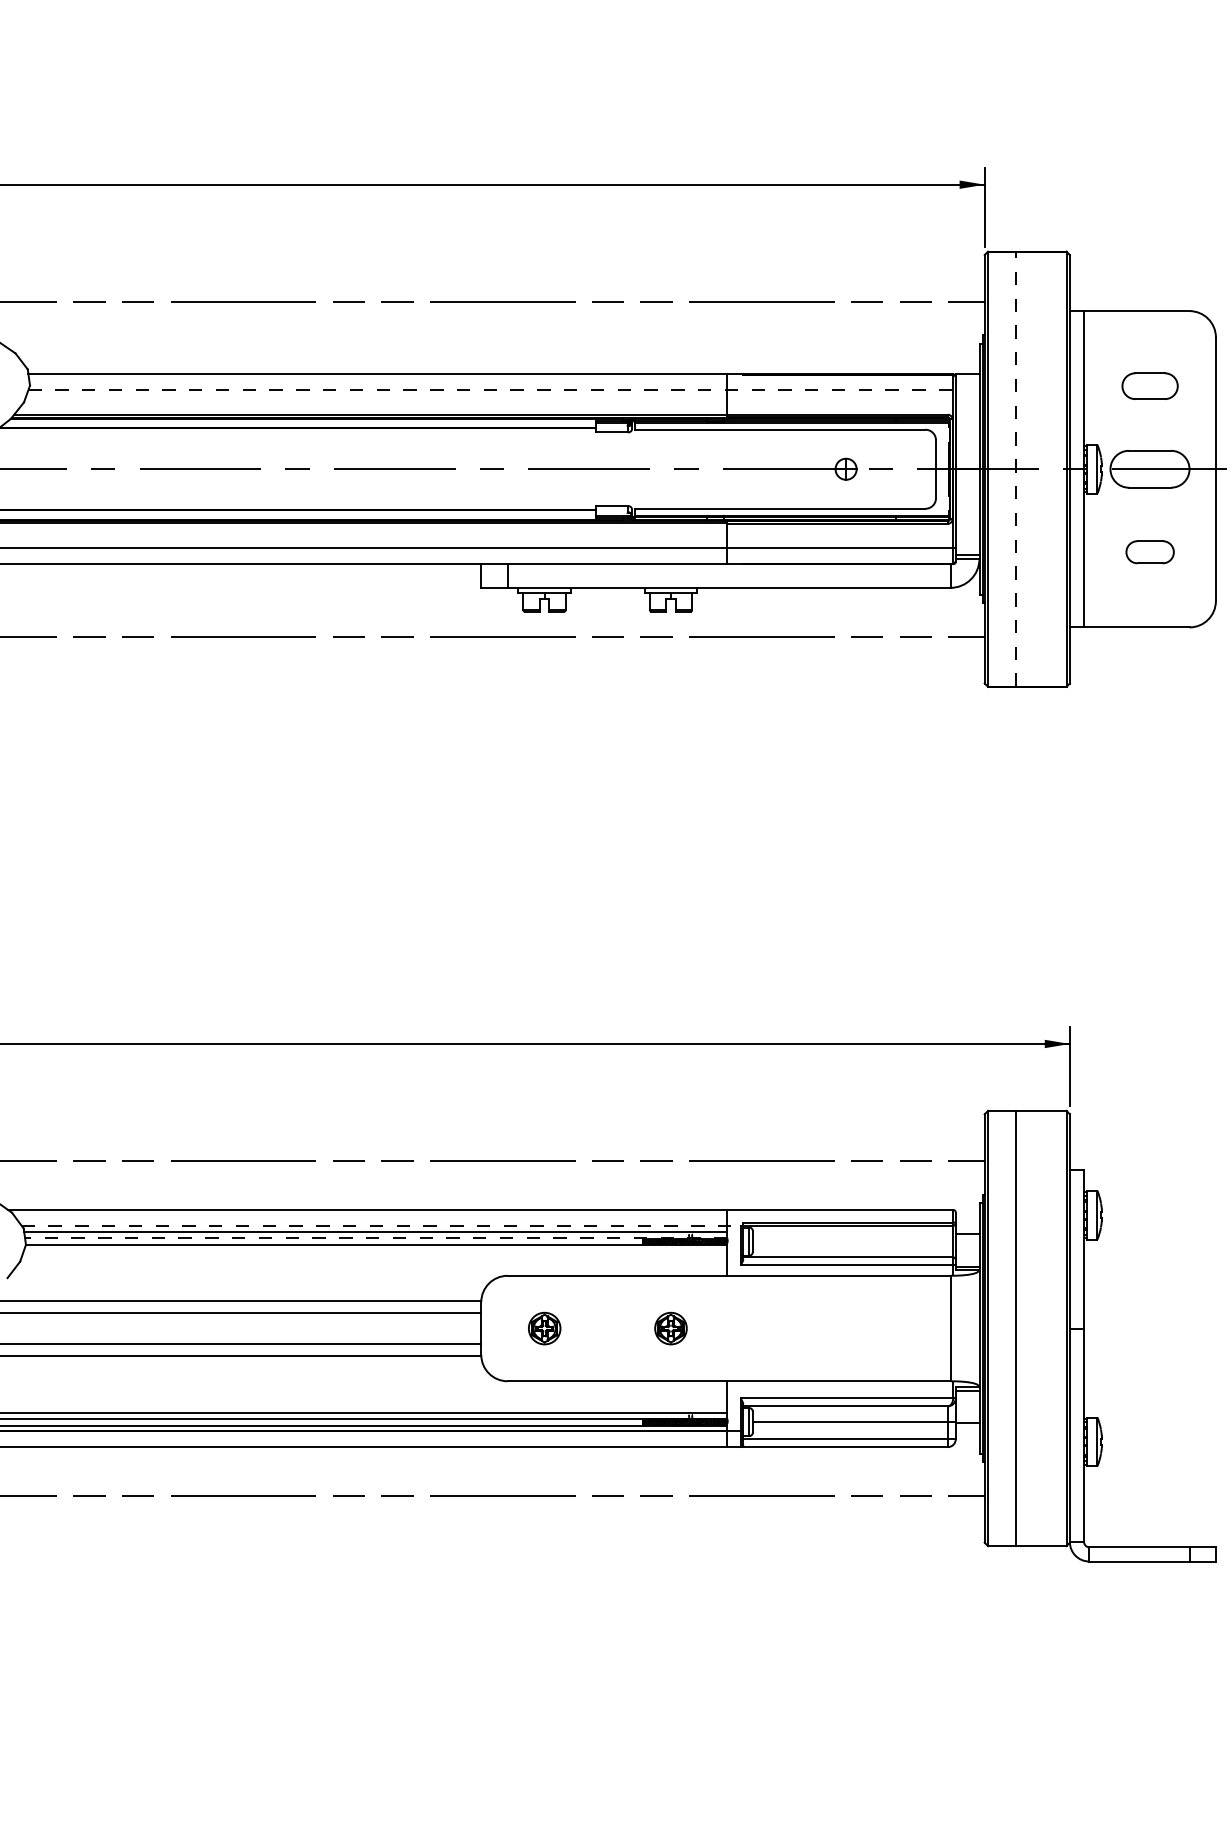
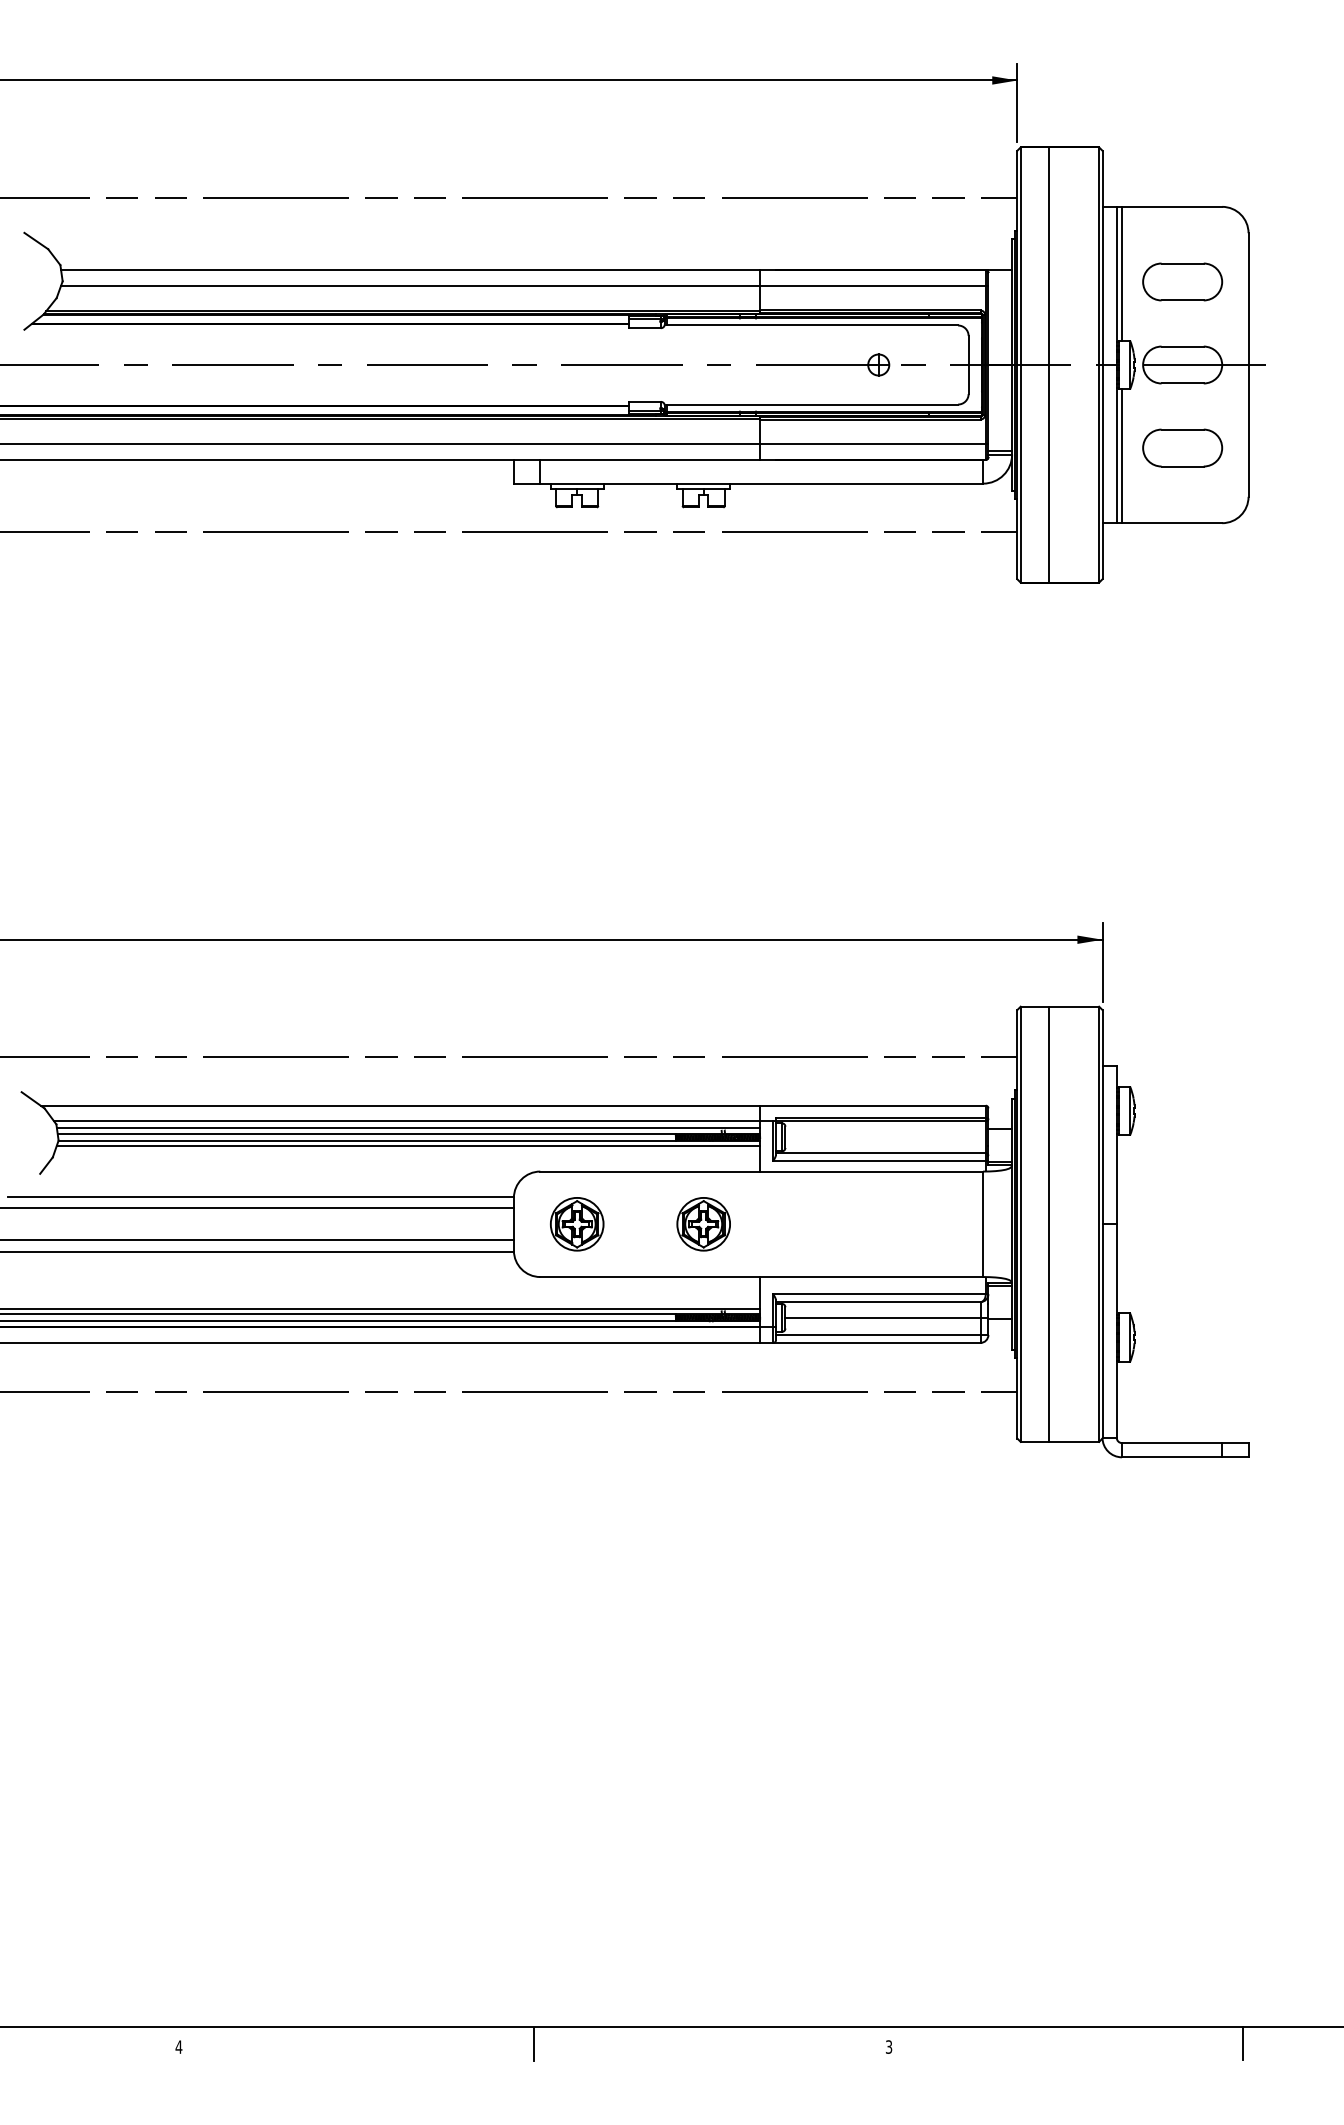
line: (1089, 377) -> (1122, 273), added
part: (1149, 385) -> (1182, 281), size x1.43
line: (491, 389) -> (524, 285), dashed -> solid
line: (1015, 469) -> (1048, 365), dashed -> solid
part: (1149, 551) -> (1182, 447), size x1.67
line: (1089, 560) -> (1122, 456), added
line: (380, 1225) -> (413, 1121), dashed -> solid
line: (375, 1237) -> (408, 1133), dashed -> solid
line: (375, 1250) -> (408, 1146), added
part: (544, 1328) -> (577, 1224), size x1.67
part: (670, 1328) -> (703, 1224), size x1.67

